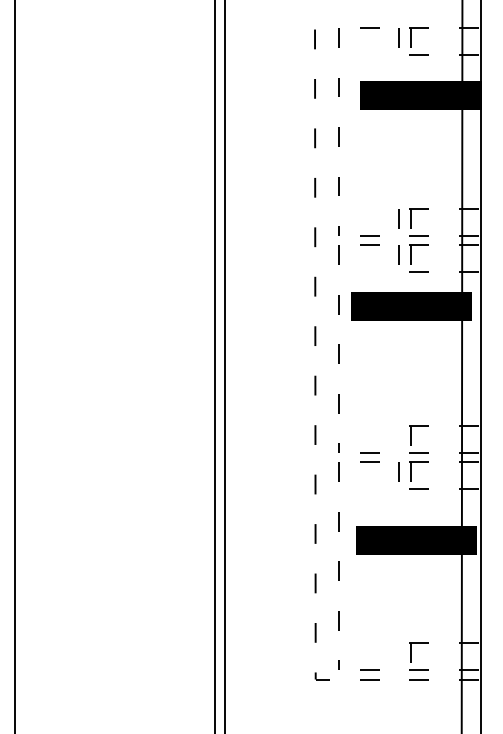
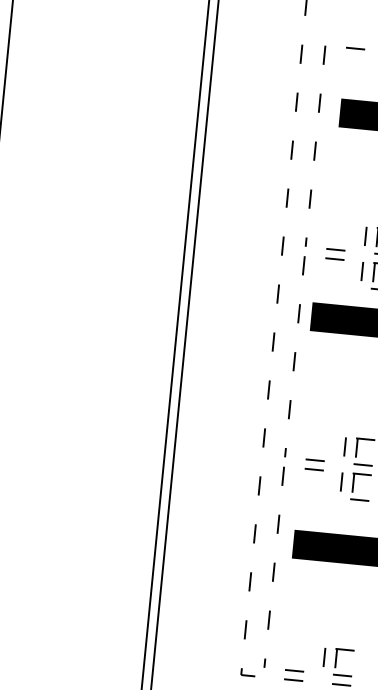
line: (398, 435) -> (344, 446), added
line: (398, 652) -> (324, 656), added

